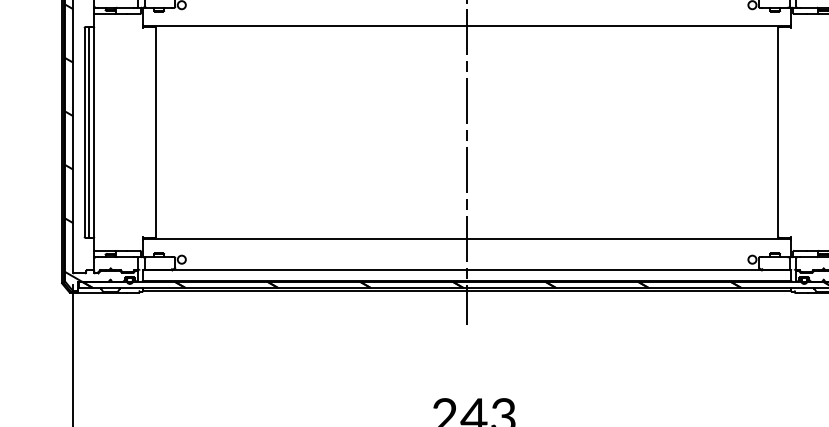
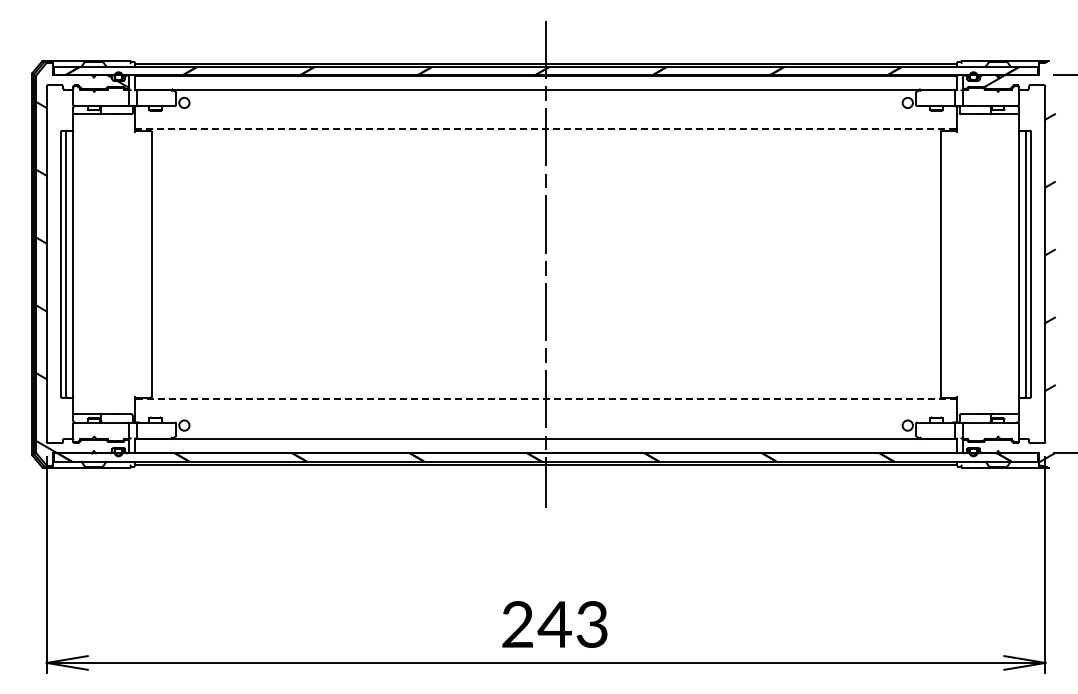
line: (467, 26) -> (546, 129), solid -> dashed
line: (466, 239) -> (545, 399), solid -> dashed

